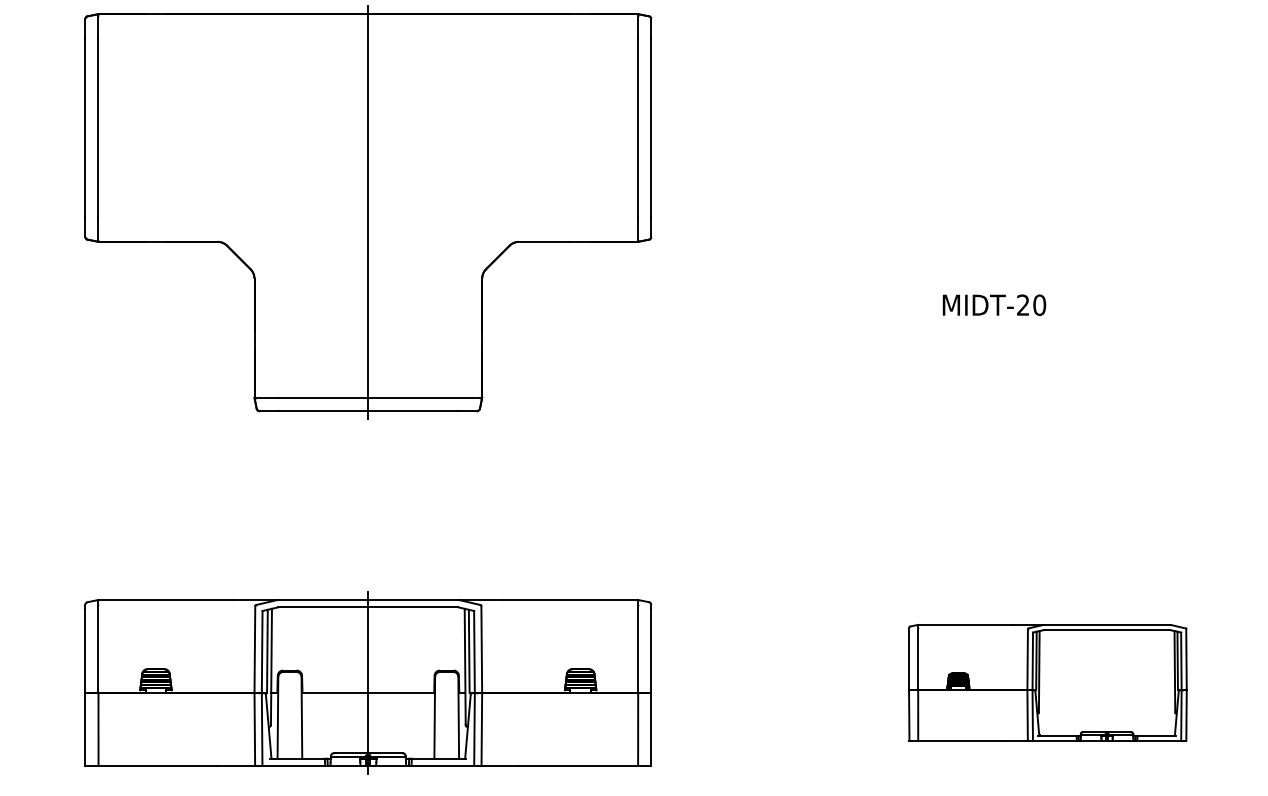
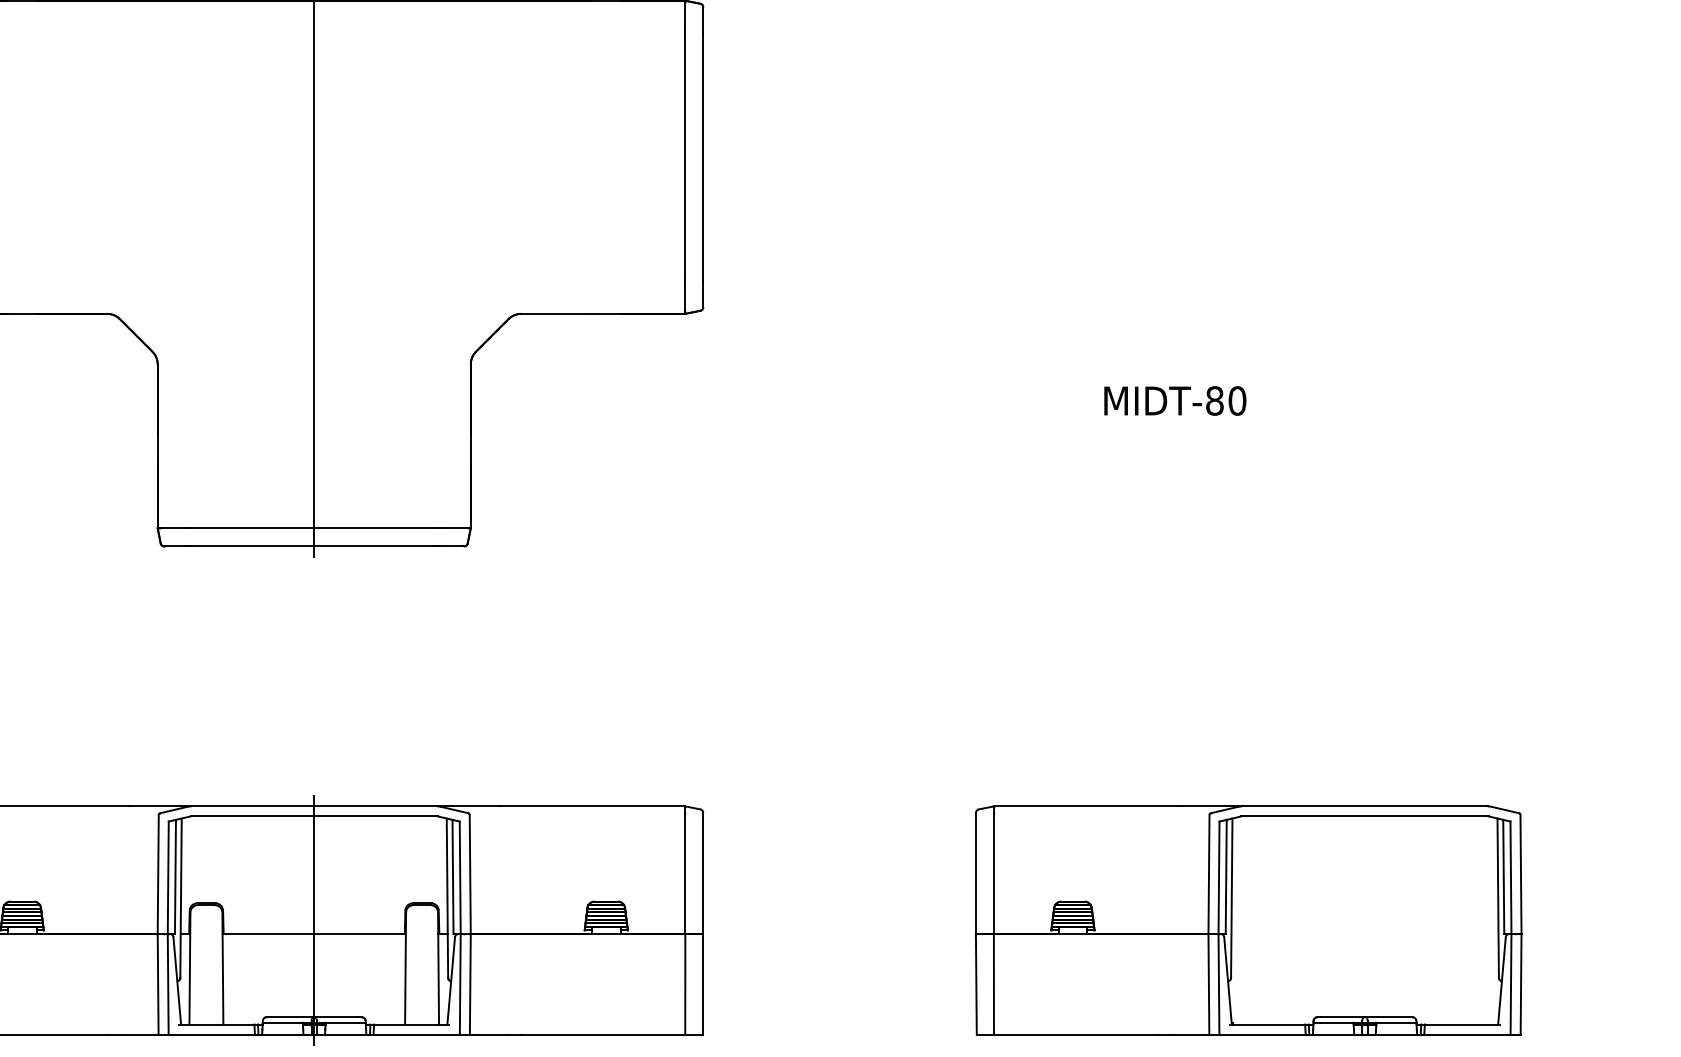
text: (1023, 304) -> (1215, 400), MIDT-20 -> MIDT-80
part: (1047, 682) -> (1248, 919), size x1.43

